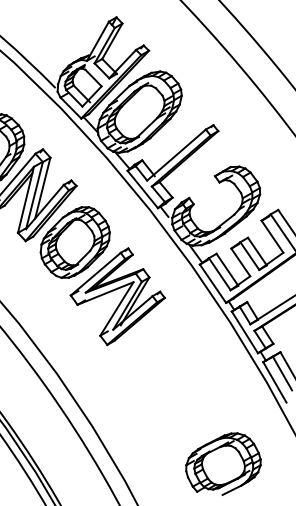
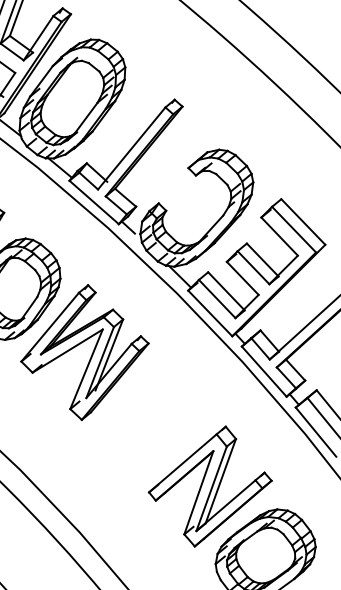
part: (191, 408) -> (209, 486), added

